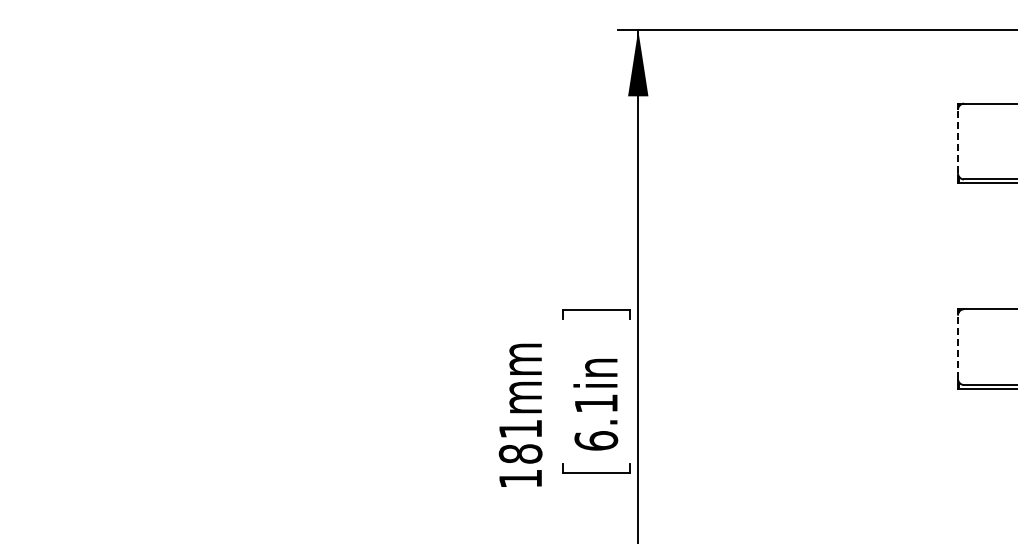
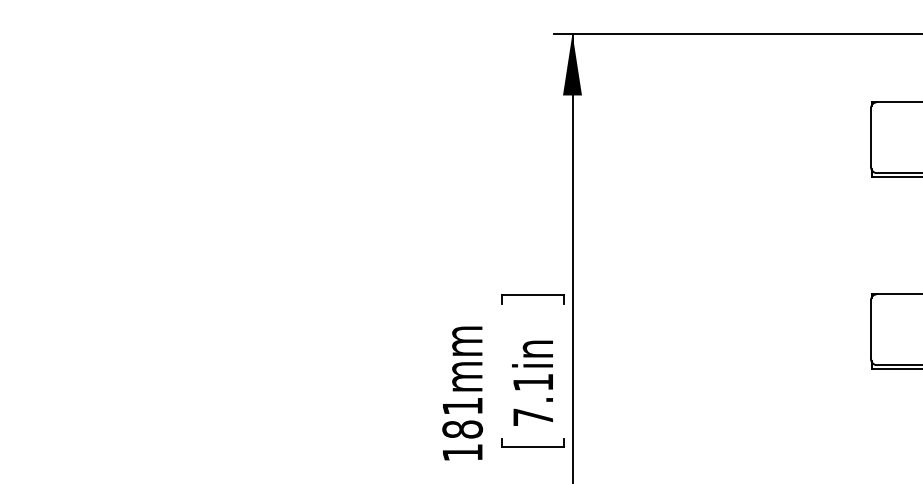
line: (957, 141) -> (870, 137), dashed -> solid
line: (957, 347) -> (870, 330), dashed -> solid
text: (596, 440) -> (533, 416), 6.1in -> 7.1in

